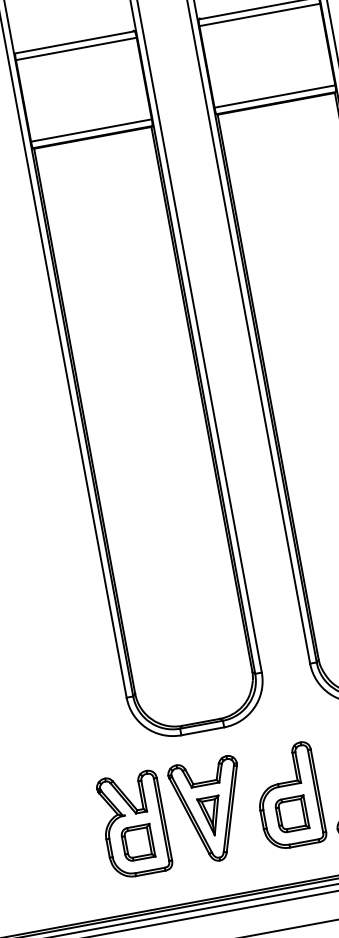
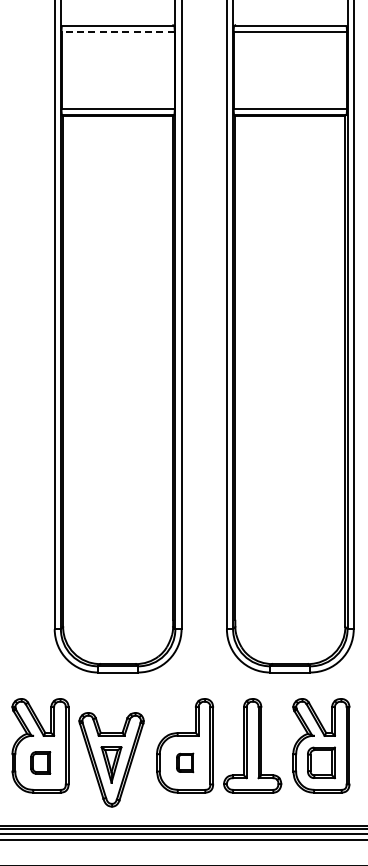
line: (76, 49) -> (118, 32), solid -> dashed
part: (210, 810) -> (111, 759), moved
part: (291, 814) -> (184, 762), size x0.6
part: (137, 842) -> (40, 762), size x0.7

